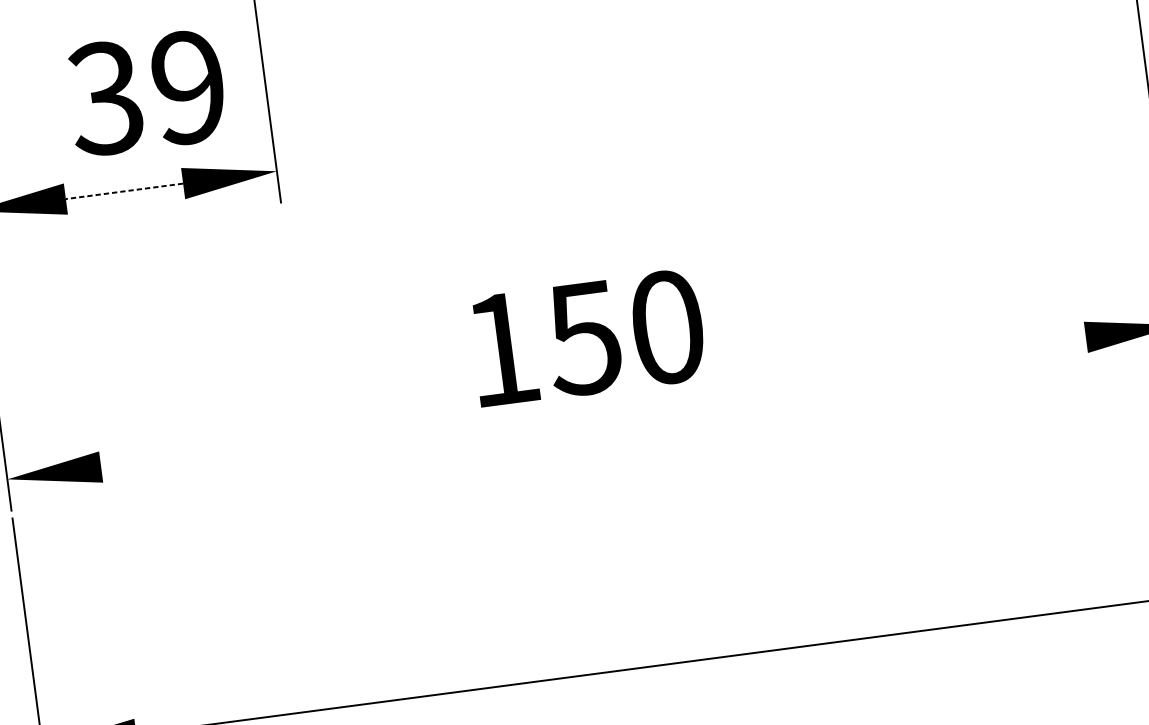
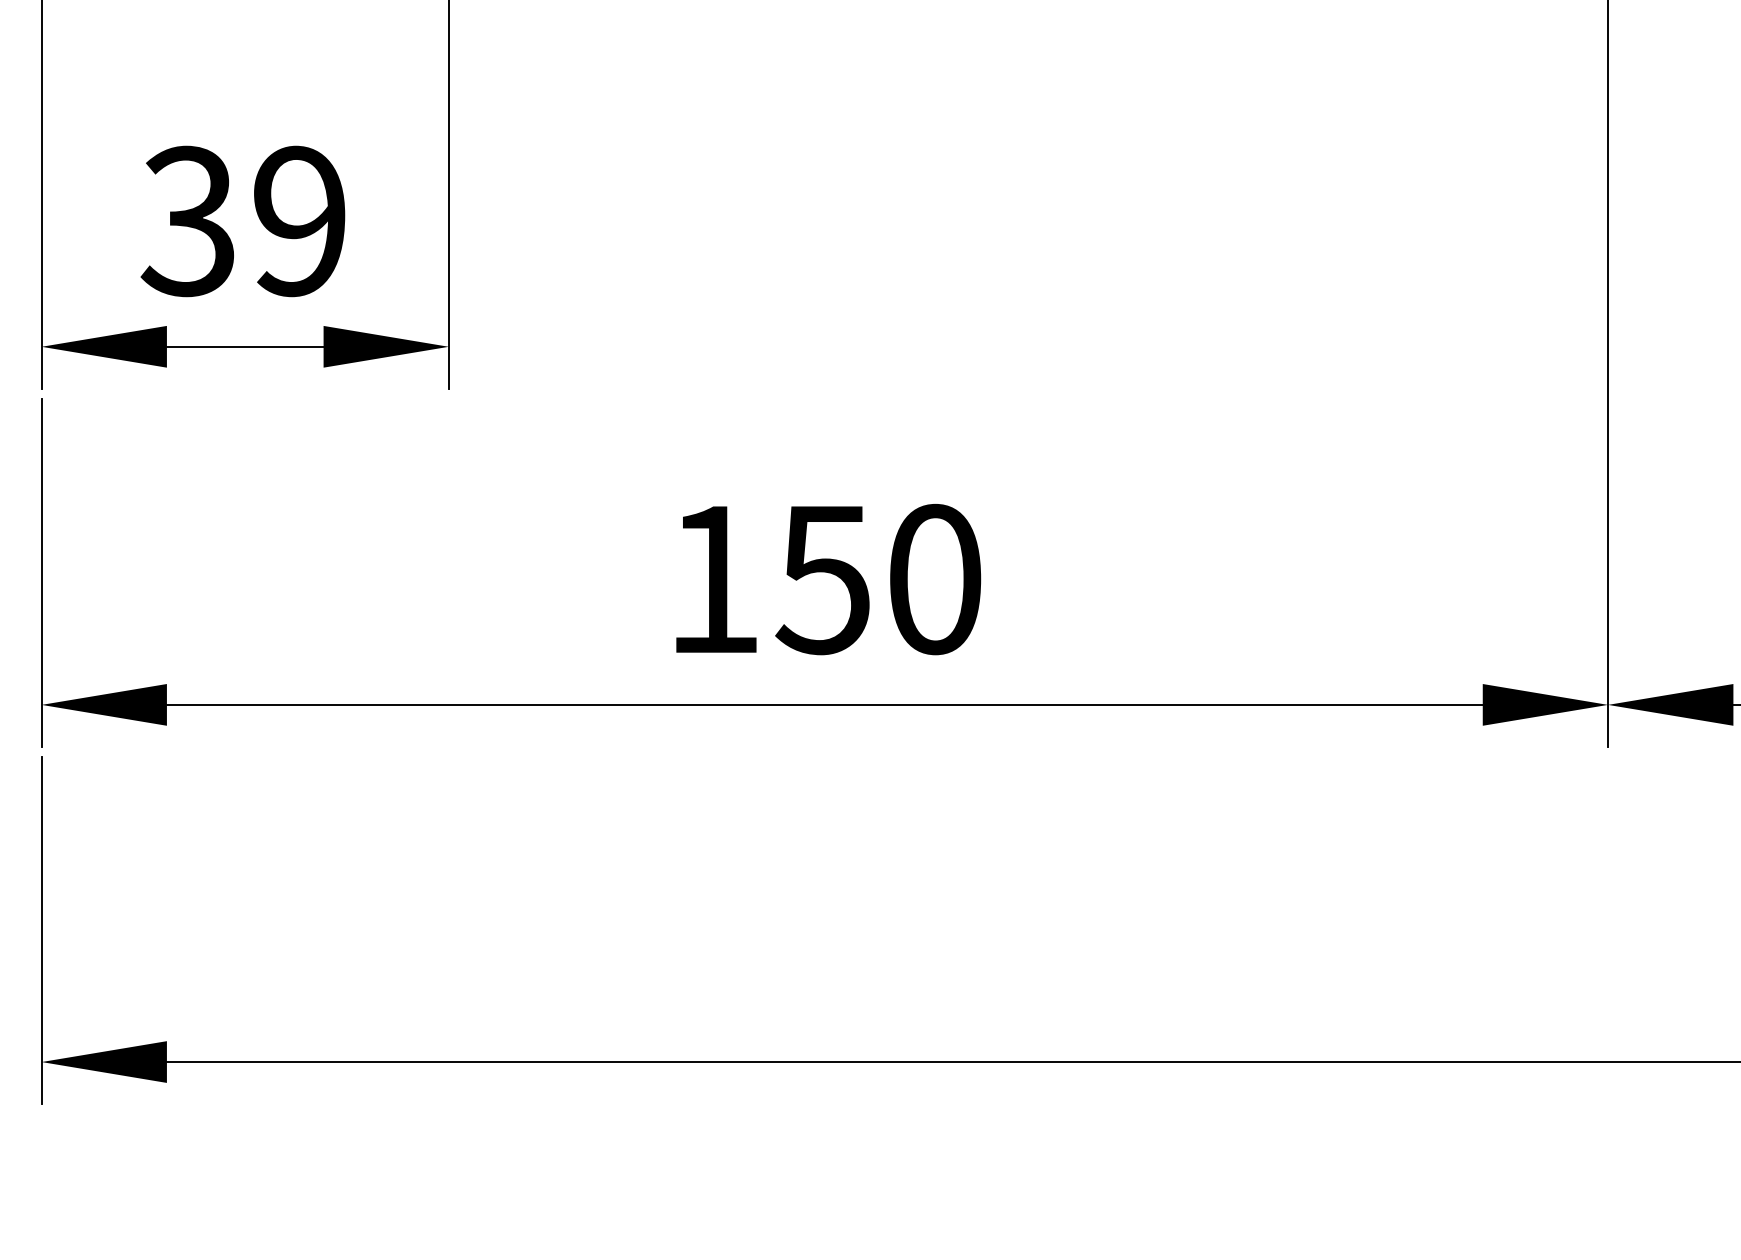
text: (146, 93) -> (242, 221), moved
line: (123, 191) -> (244, 346), dashed -> solid
text: (587, 337) -> (828, 579), moved
line: (593, 401) -> (824, 704), added

